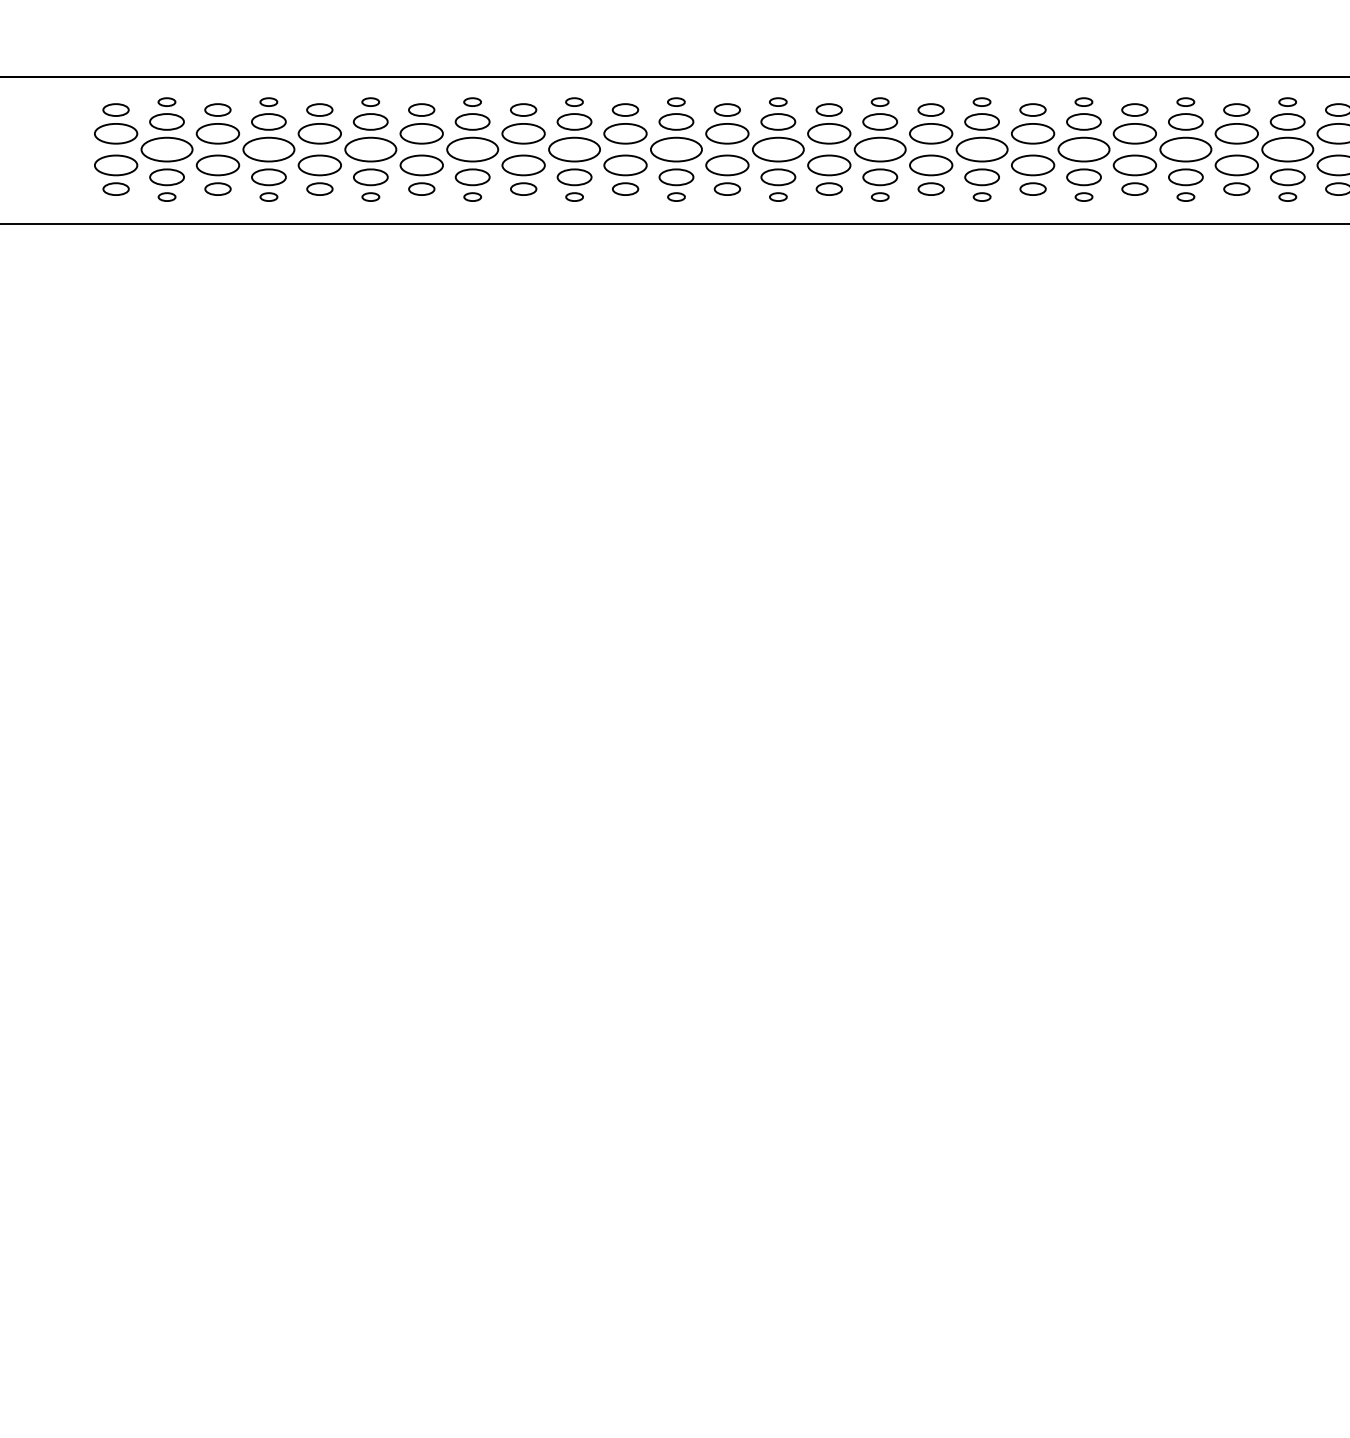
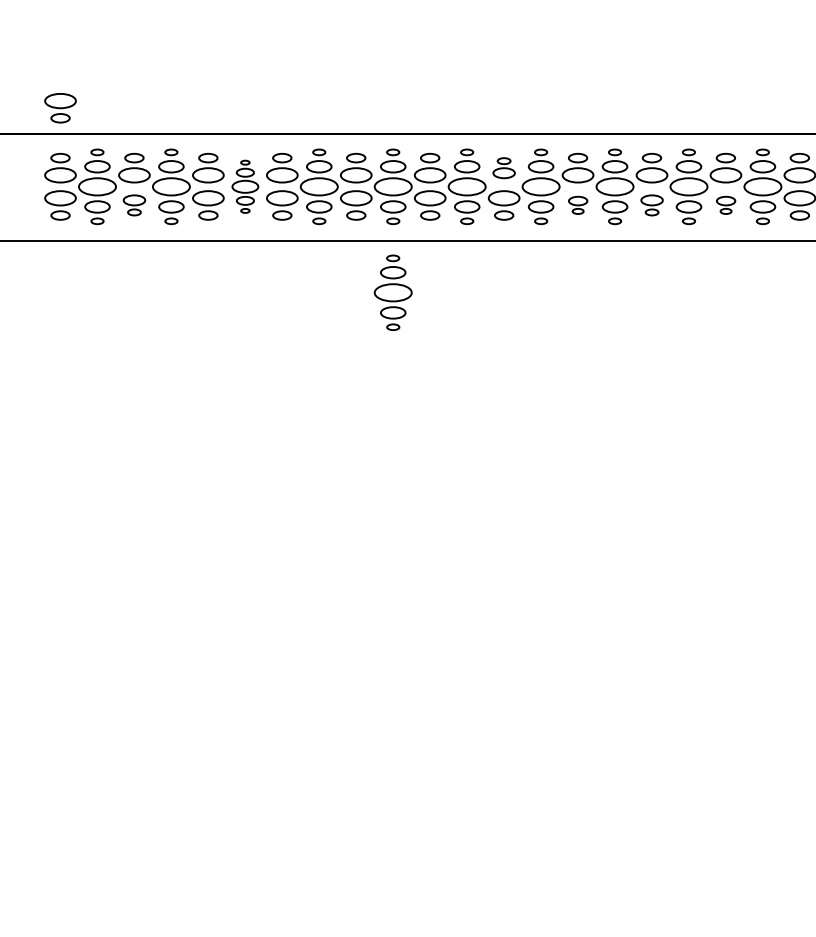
part: (116, 40) -> (60, 107), added
part: (727, 123) -> (504, 167), size x0.7
part: (370, 149) -> (245, 186), size x0.7
part: (217, 174) -> (134, 204), size x0.7
part: (829, 174) -> (578, 204), size x0.6
part: (931, 174) -> (652, 204), size x0.7
part: (1033, 174) -> (726, 204), size x0.6
part: (574, 295) -> (393, 292), added

